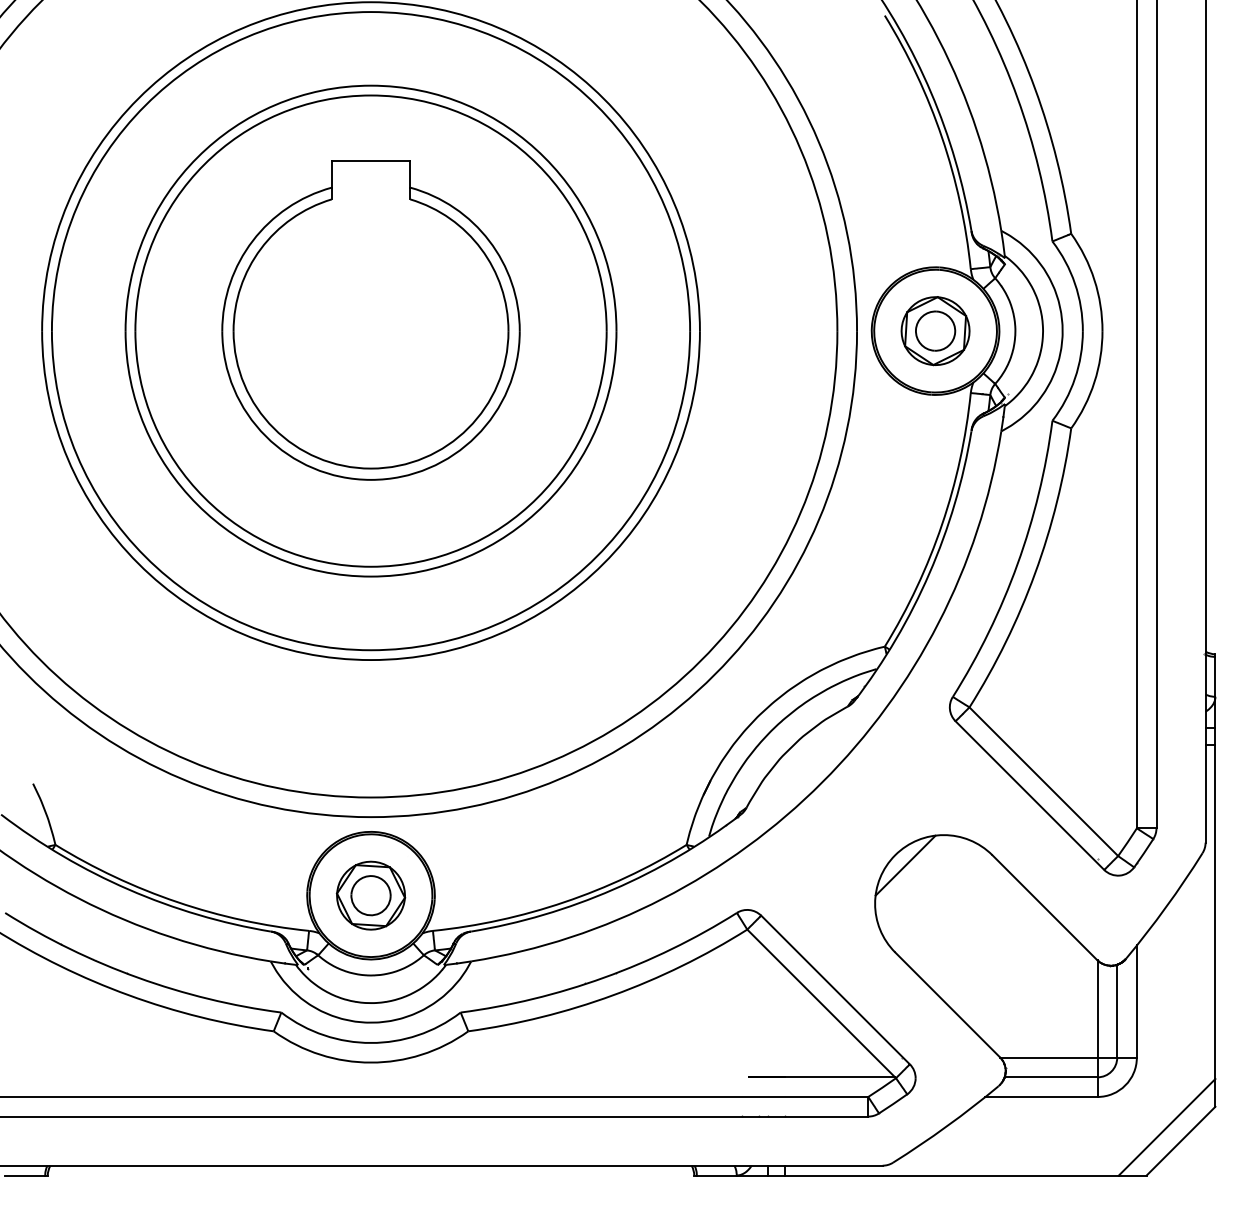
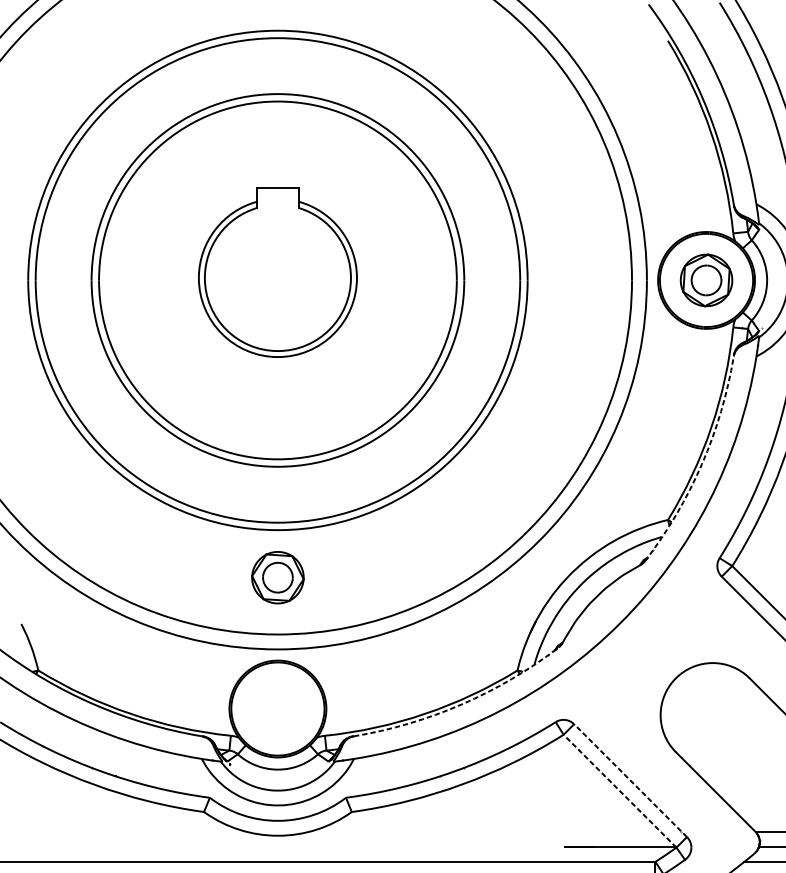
part: (370, 320) -> (277, 272), size x0.7
arc: (929, 573) -> (701, 464), solid -> dashed
line: (905, 865) -> (683, 686), removed
arc: (613, 889) -> (462, 704), solid -> dashed
part: (370, 895) -> (277, 577), moved
line: (835, 989) -> (630, 780), solid -> dashed
line: (821, 1003) -> (619, 790), solid -> dashed

